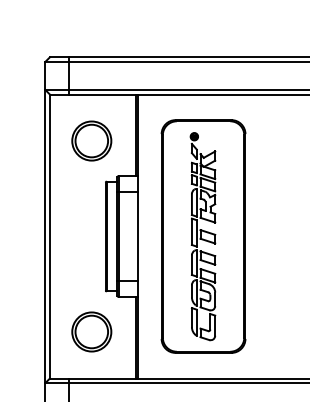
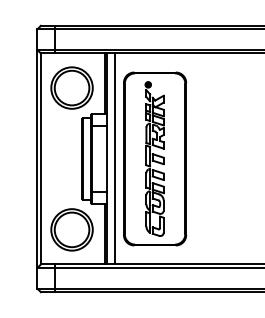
part: (91, 140) -> (71, 87), size x1.43
line: (150, 235) -> (115, 158), added
part: (91, 331) -> (71, 229), size x1.43

